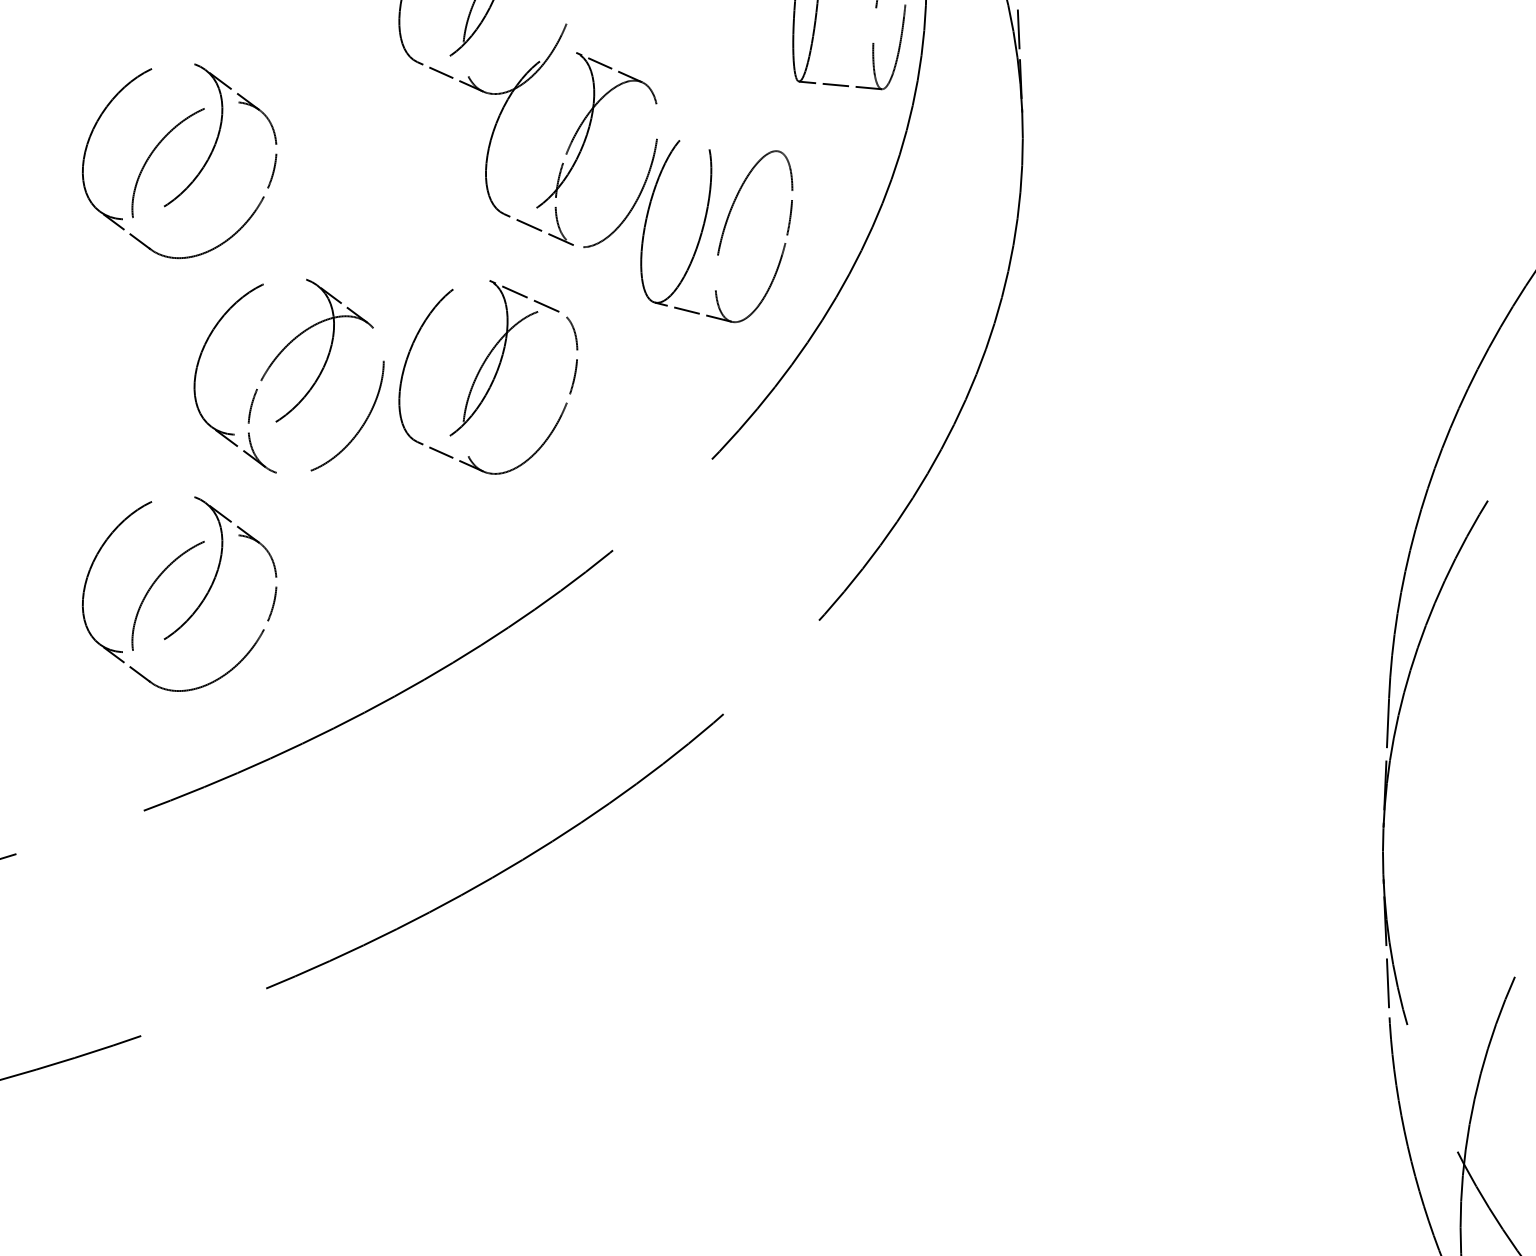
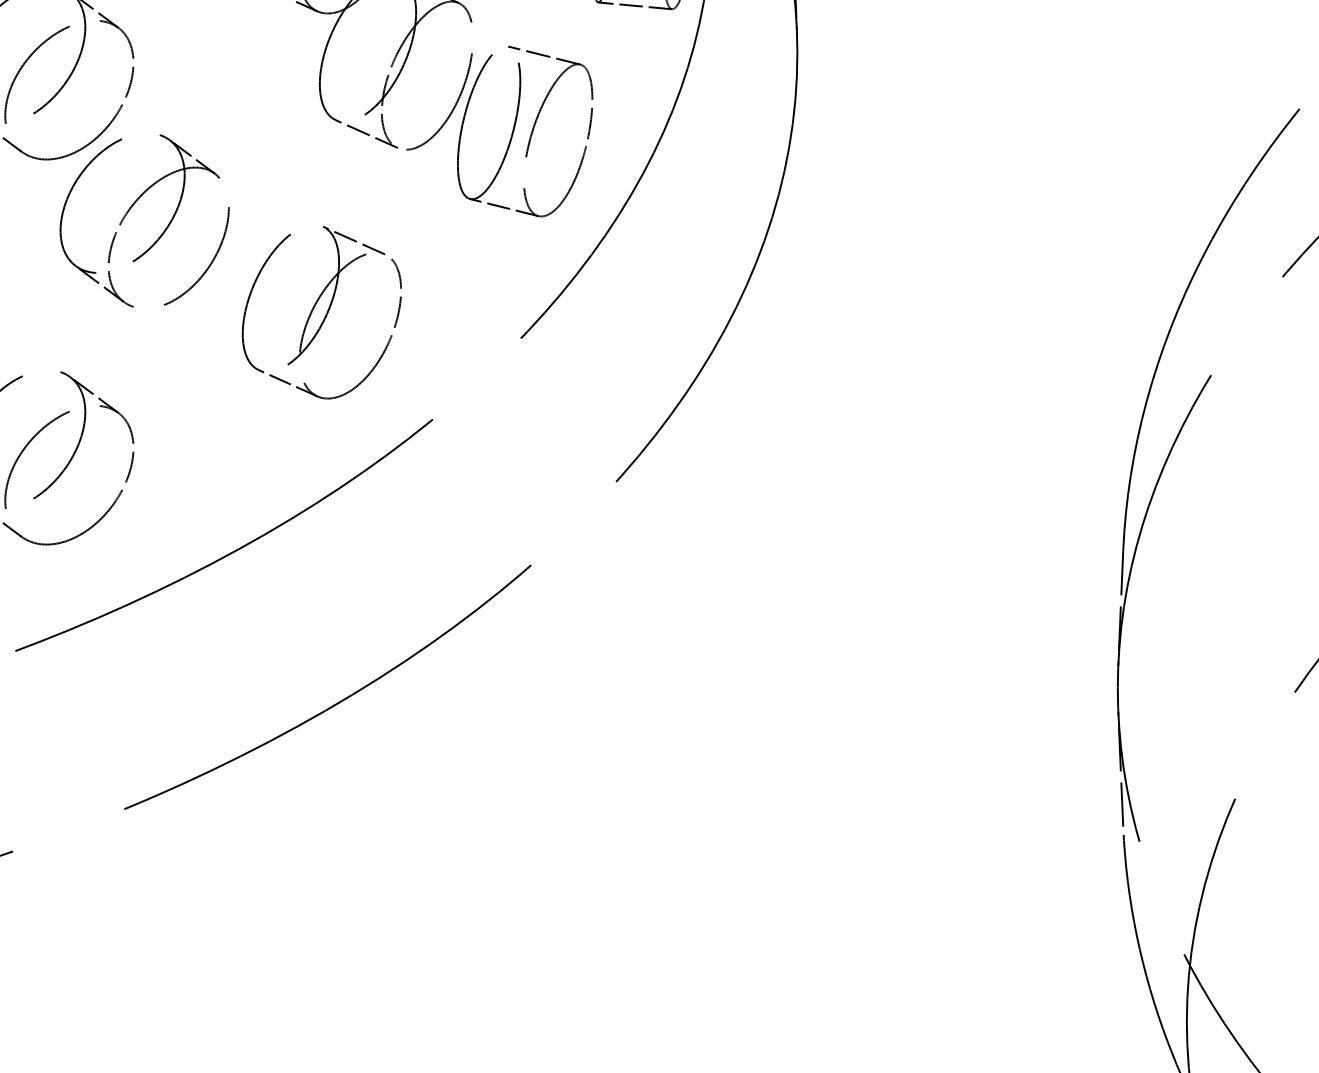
line: (737, 141) -> (543, 55), added
part: (273, 363) -> (130, 209), moved
part: (488, 377) -> (322, 312), moved

